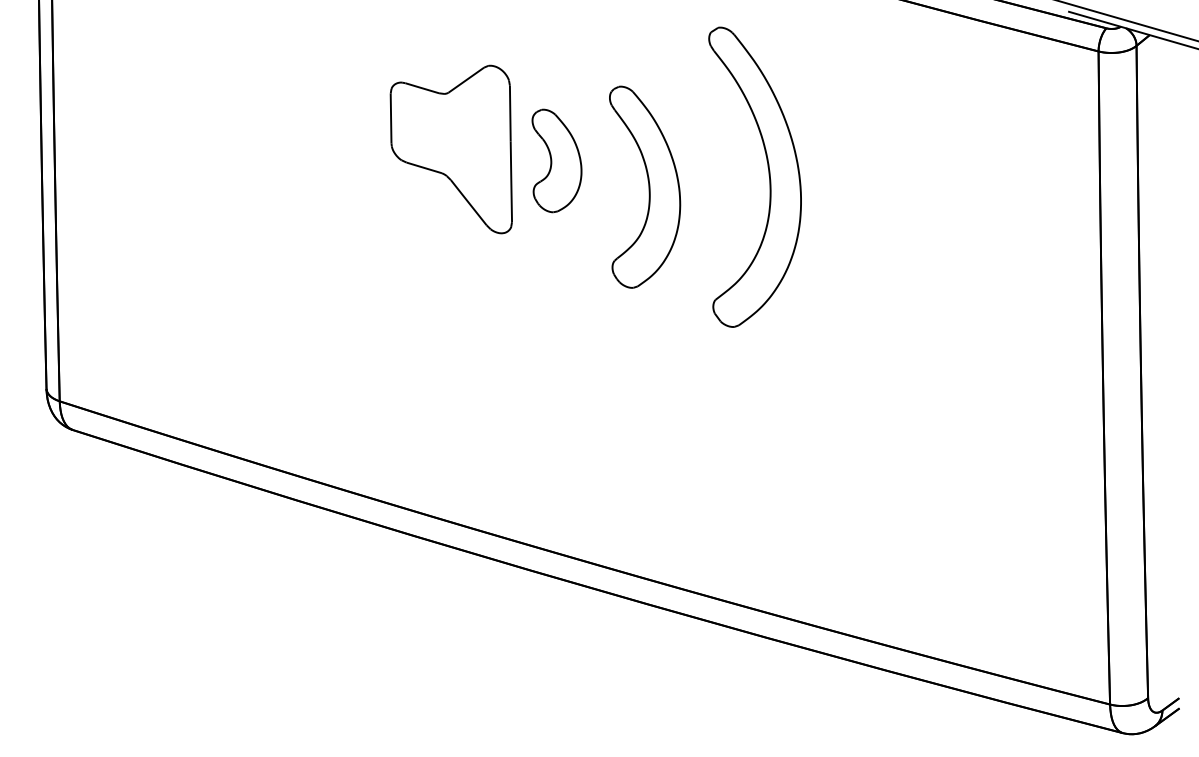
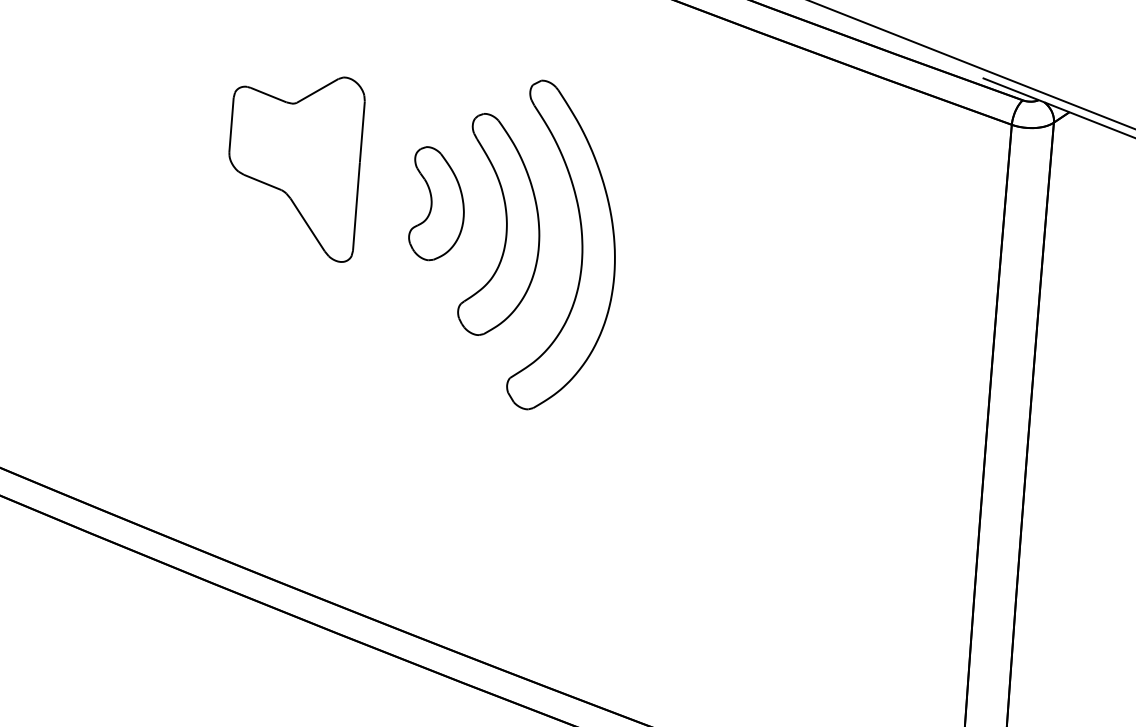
part: (556, 160) -> (437, 204), moved
part: (768, 175) -> (581, 247), moved

